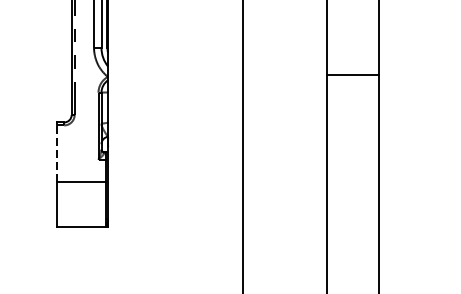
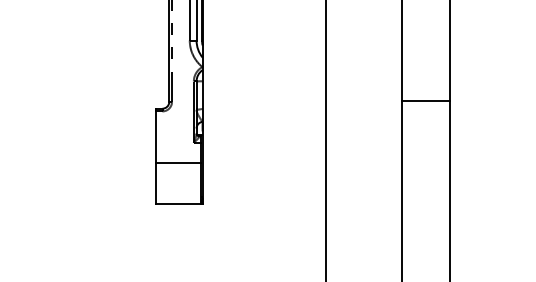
line: (352, 75) -> (426, 101), moved
line: (56, 153) -> (155, 137), dashed -> solid

